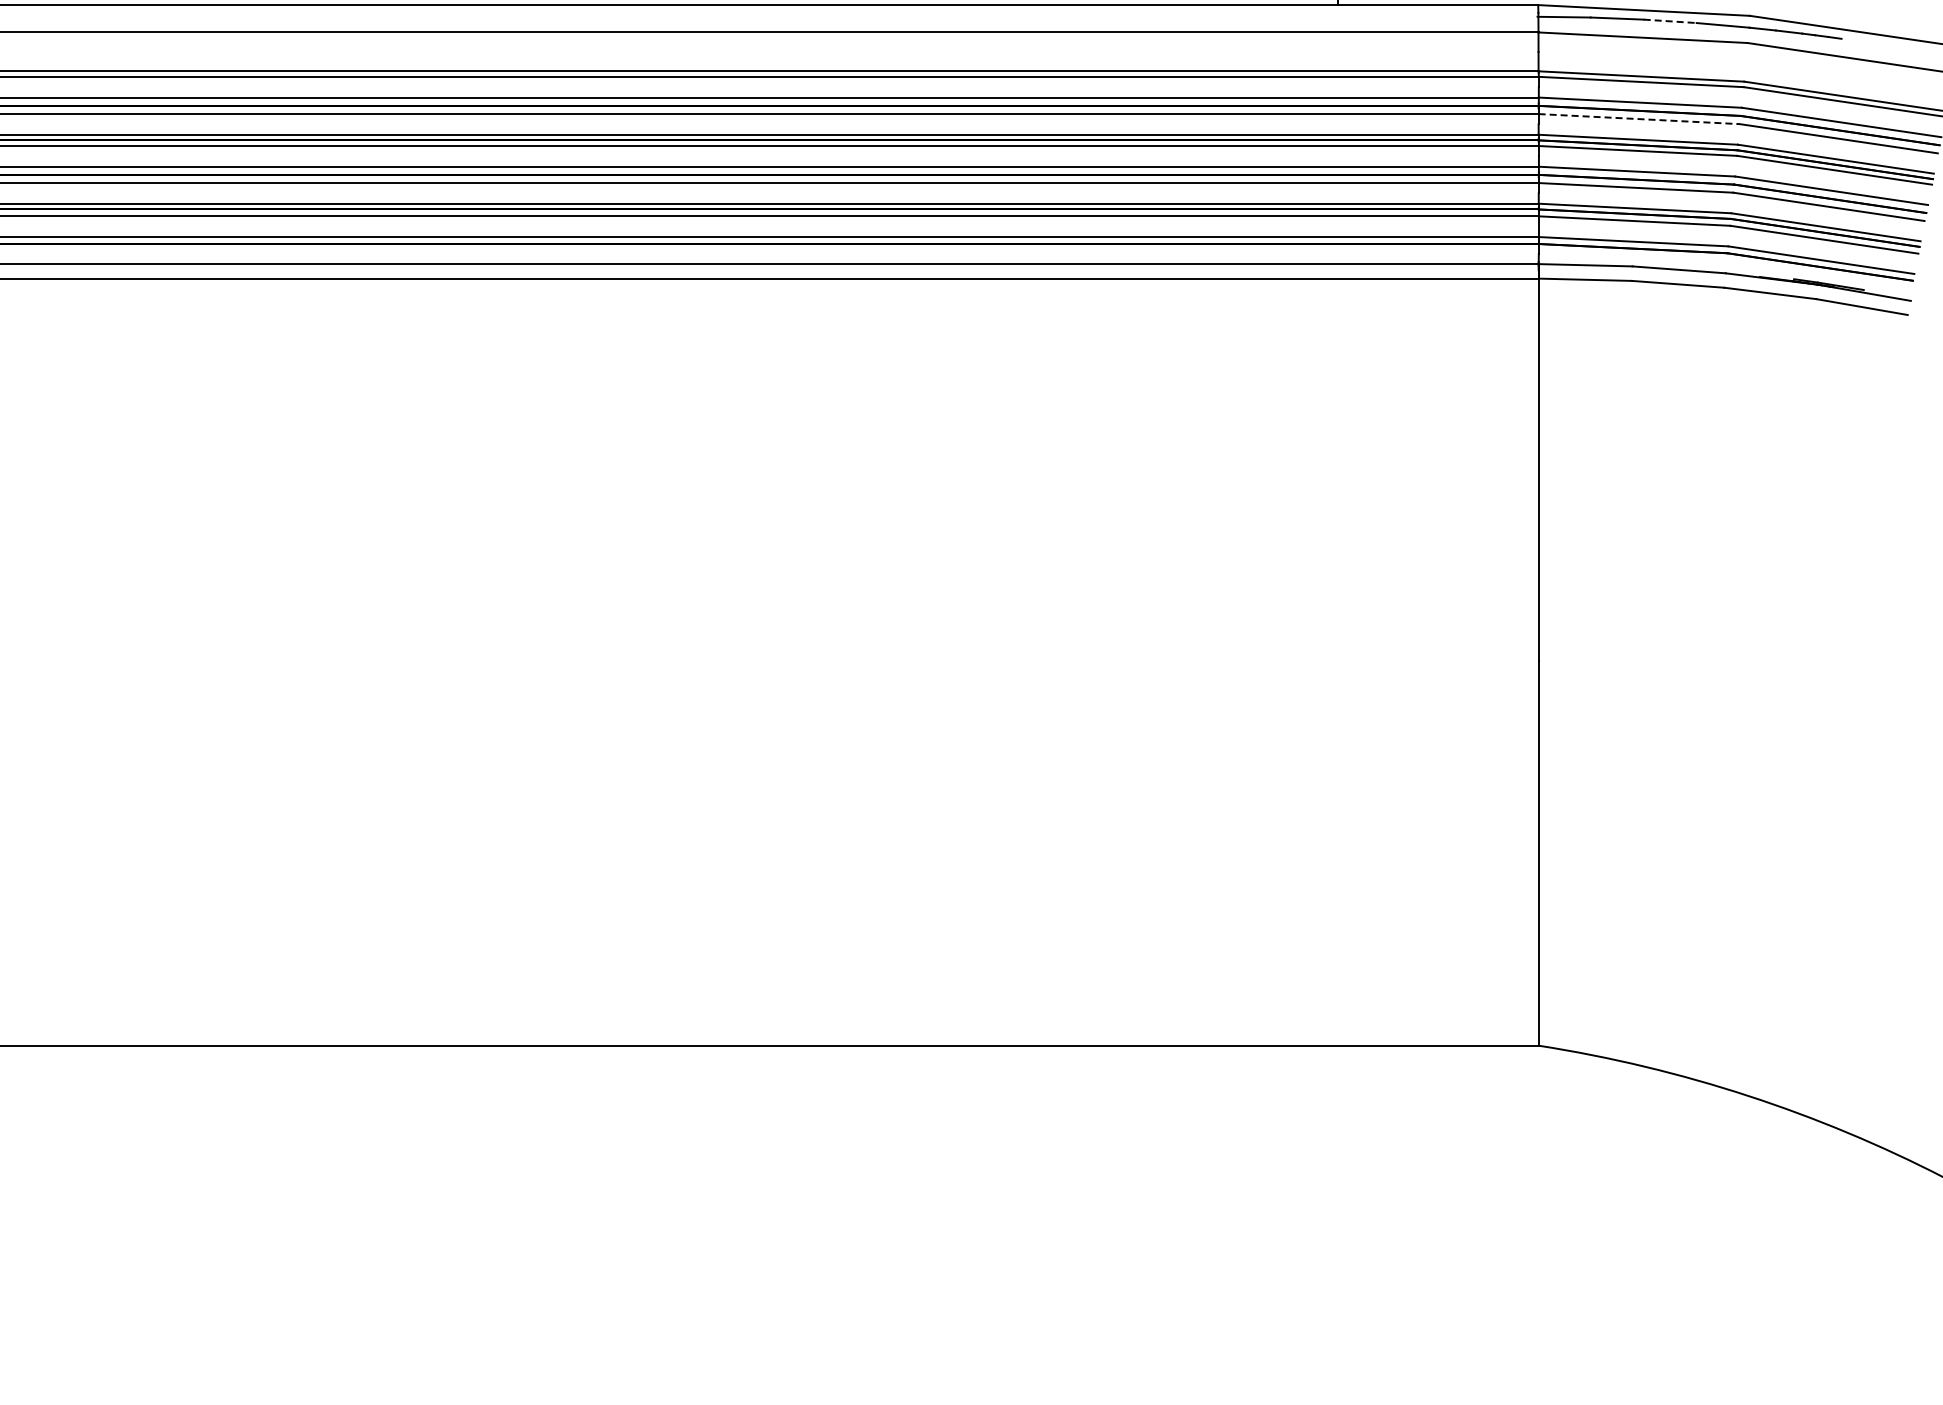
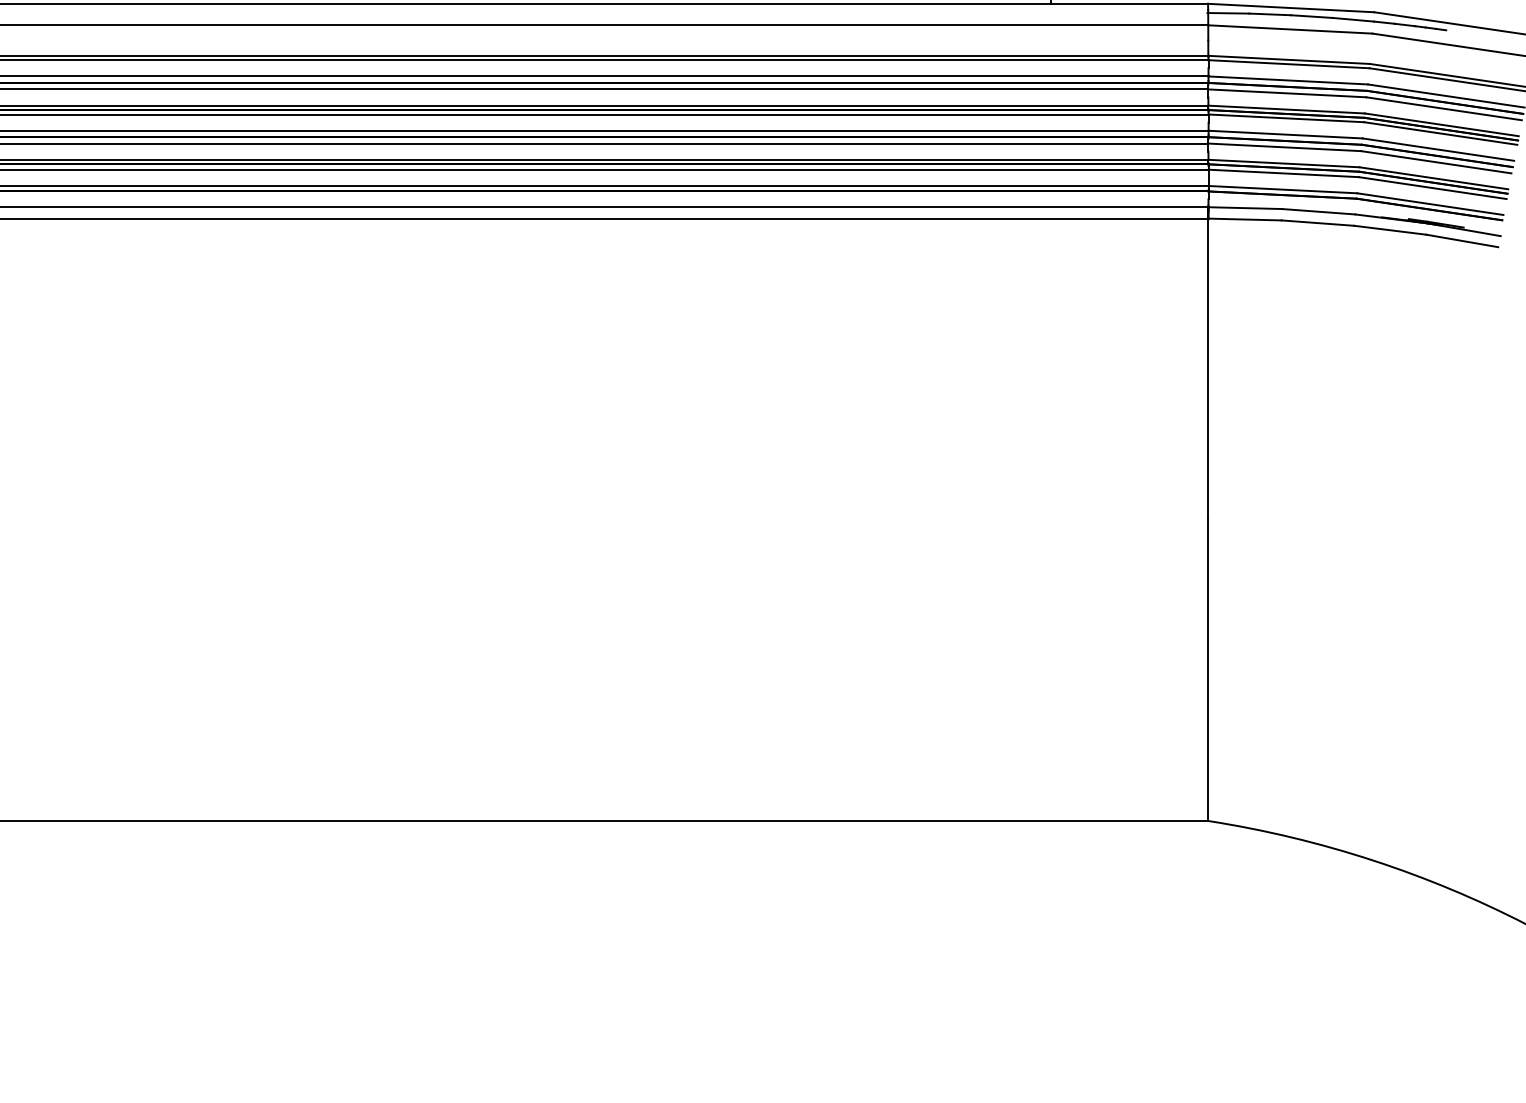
line: (1670, 21) -> (1311, 16), dashed -> solid
line: (1639, 119) -> (1287, 93), dashed -> solid

